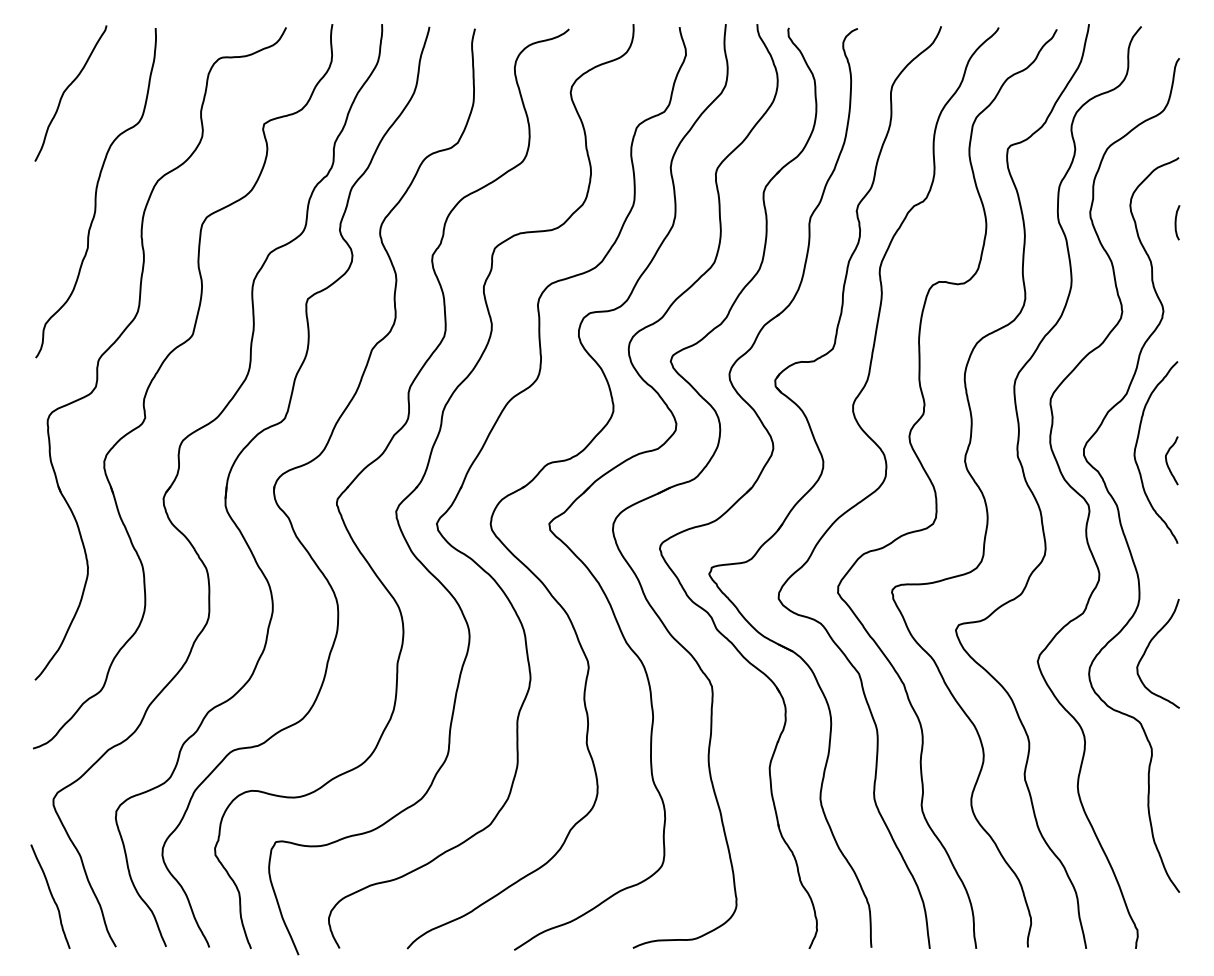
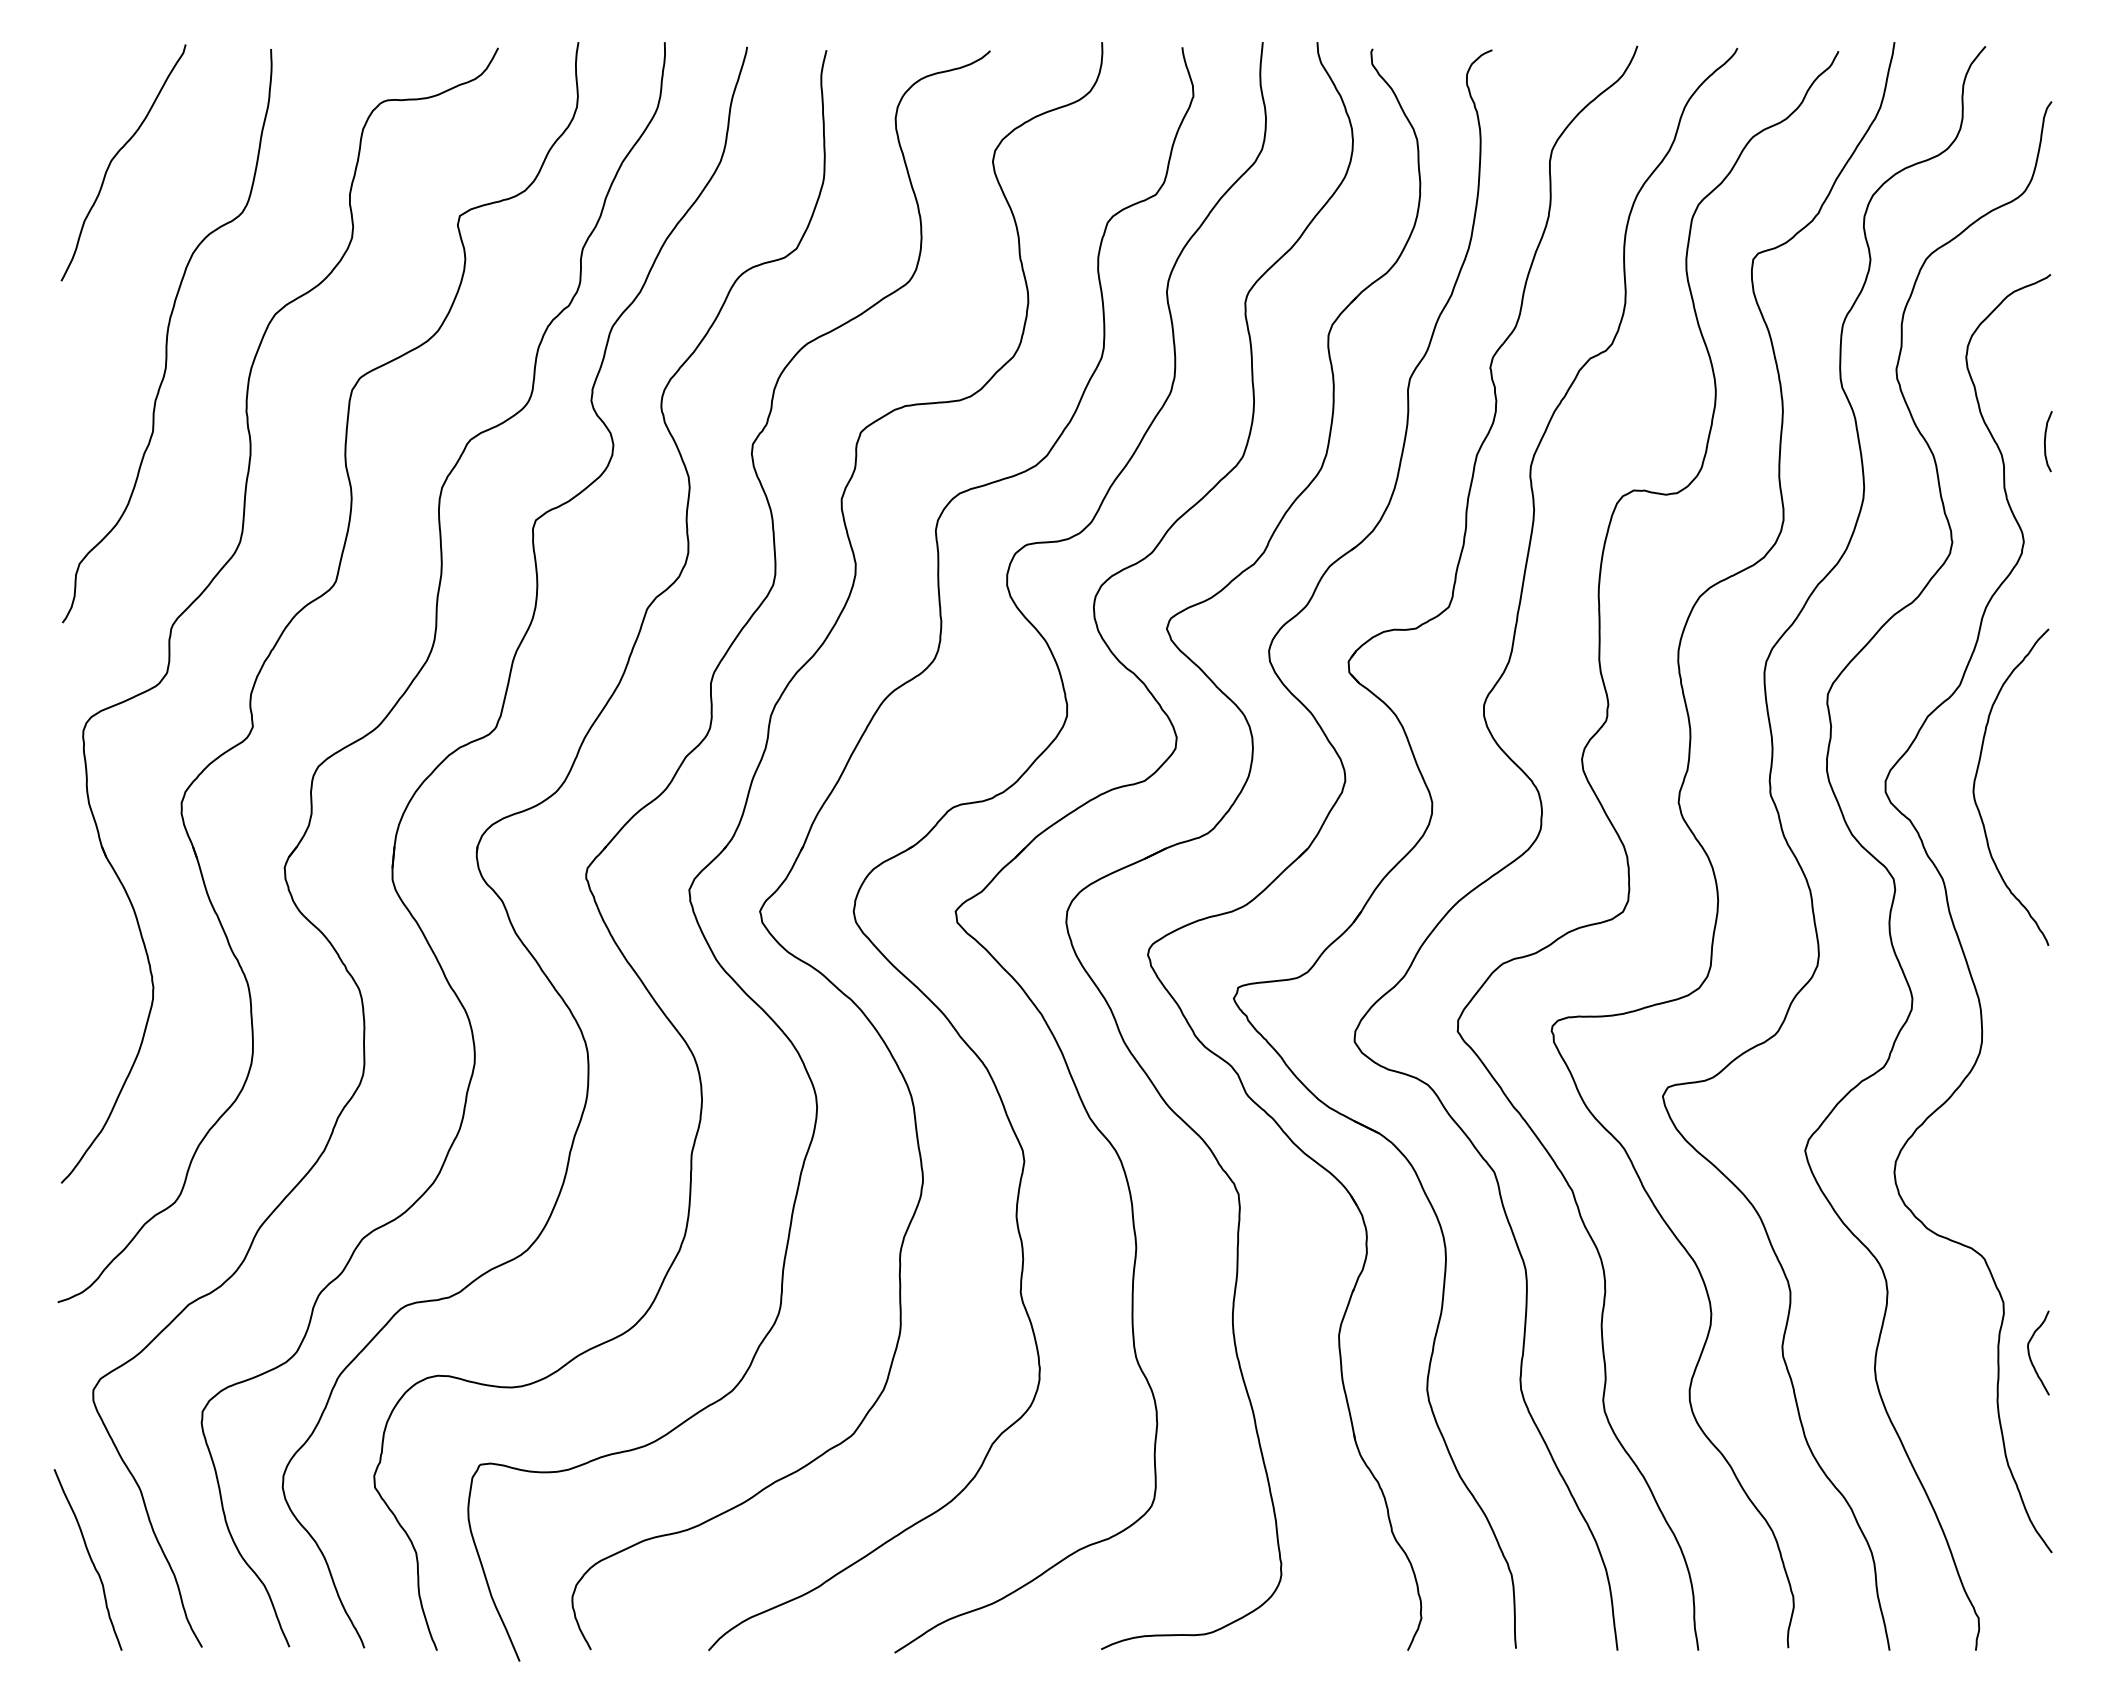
curve: (1176, 222) -> (2046, 441), moved
curve: (1167, 460) -> (2030, 1352), moved
curve: (1147, 649) -> (1996, 1129), removed

